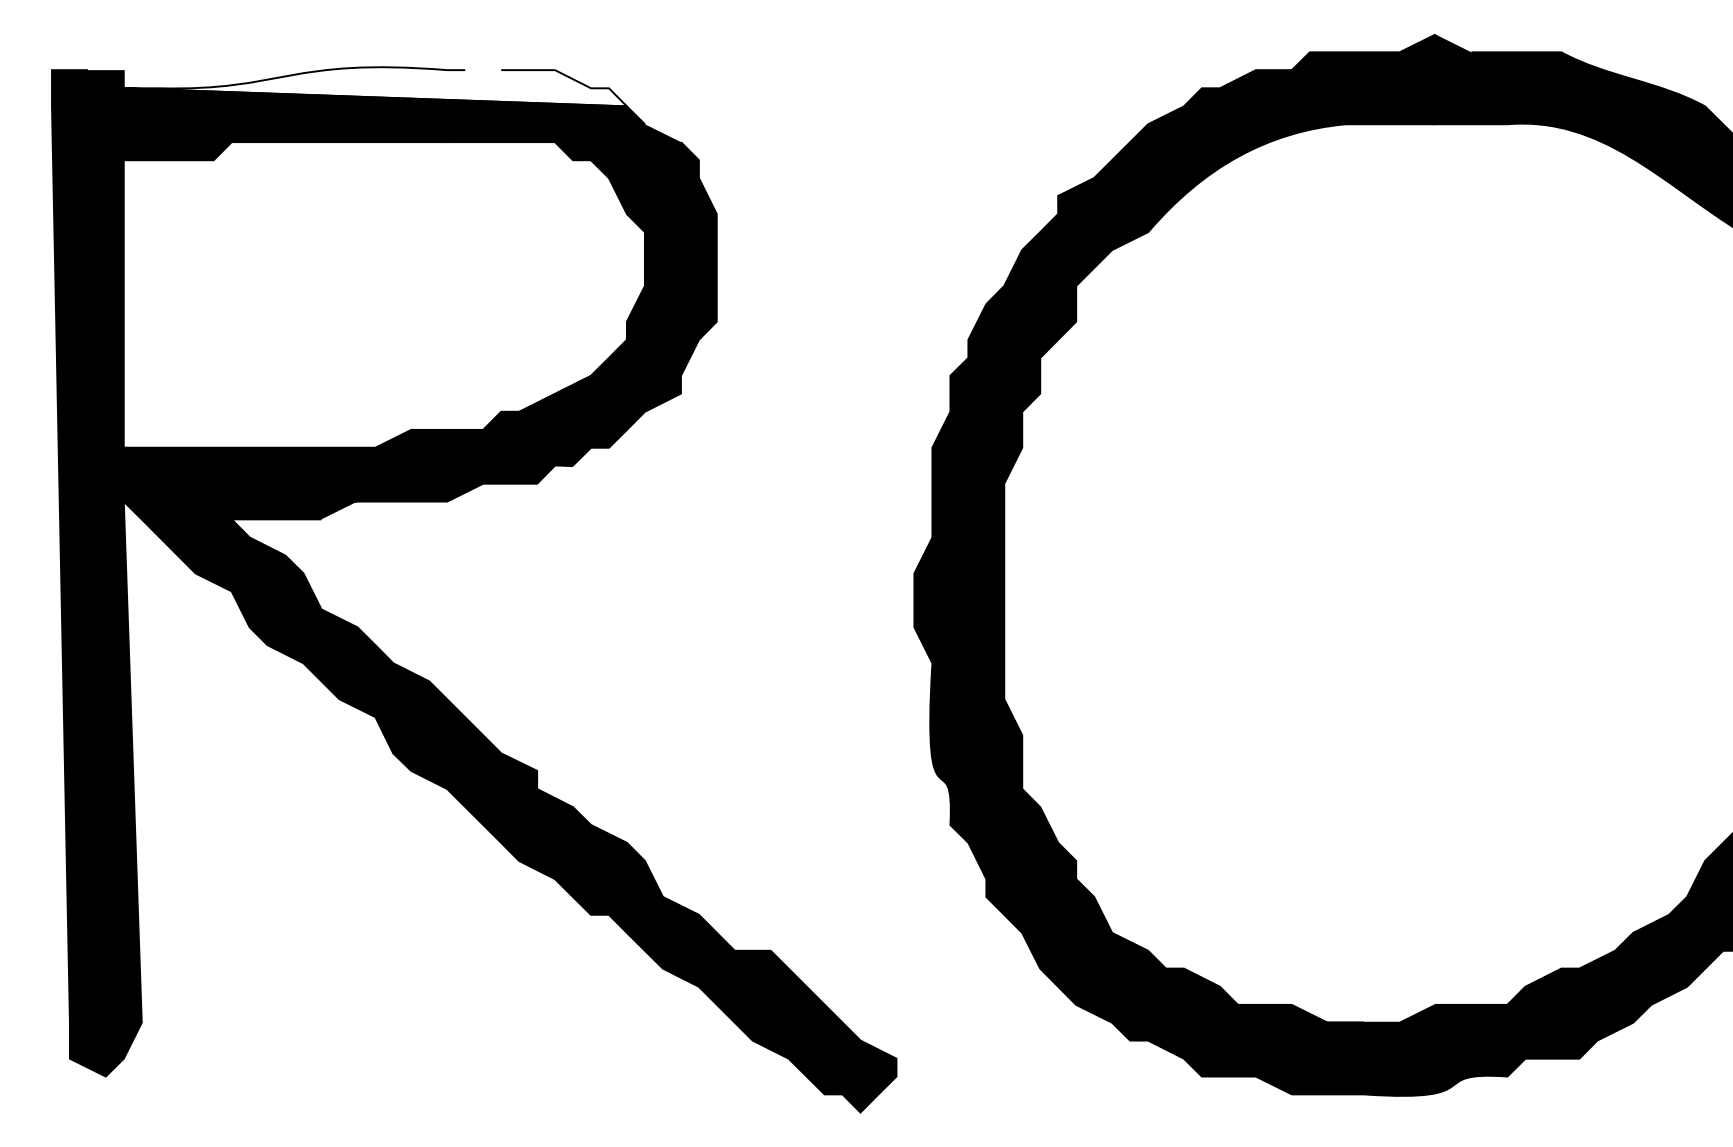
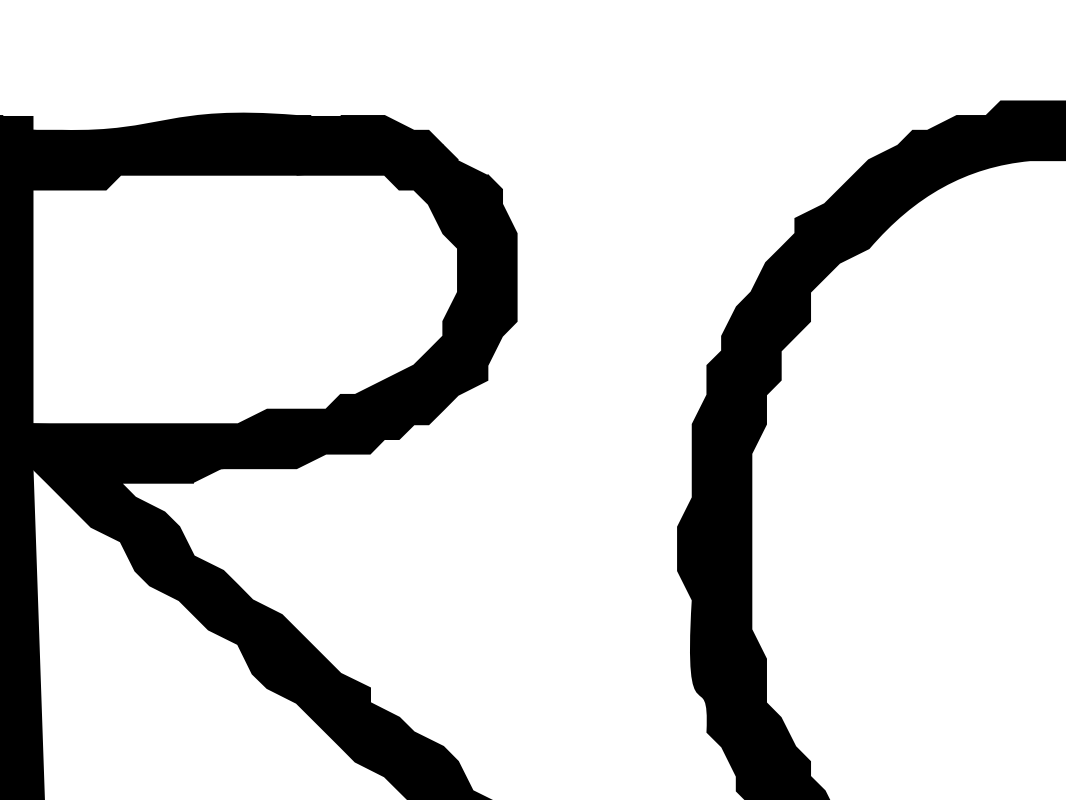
fill: (374, 86) -> (237, 129), added

